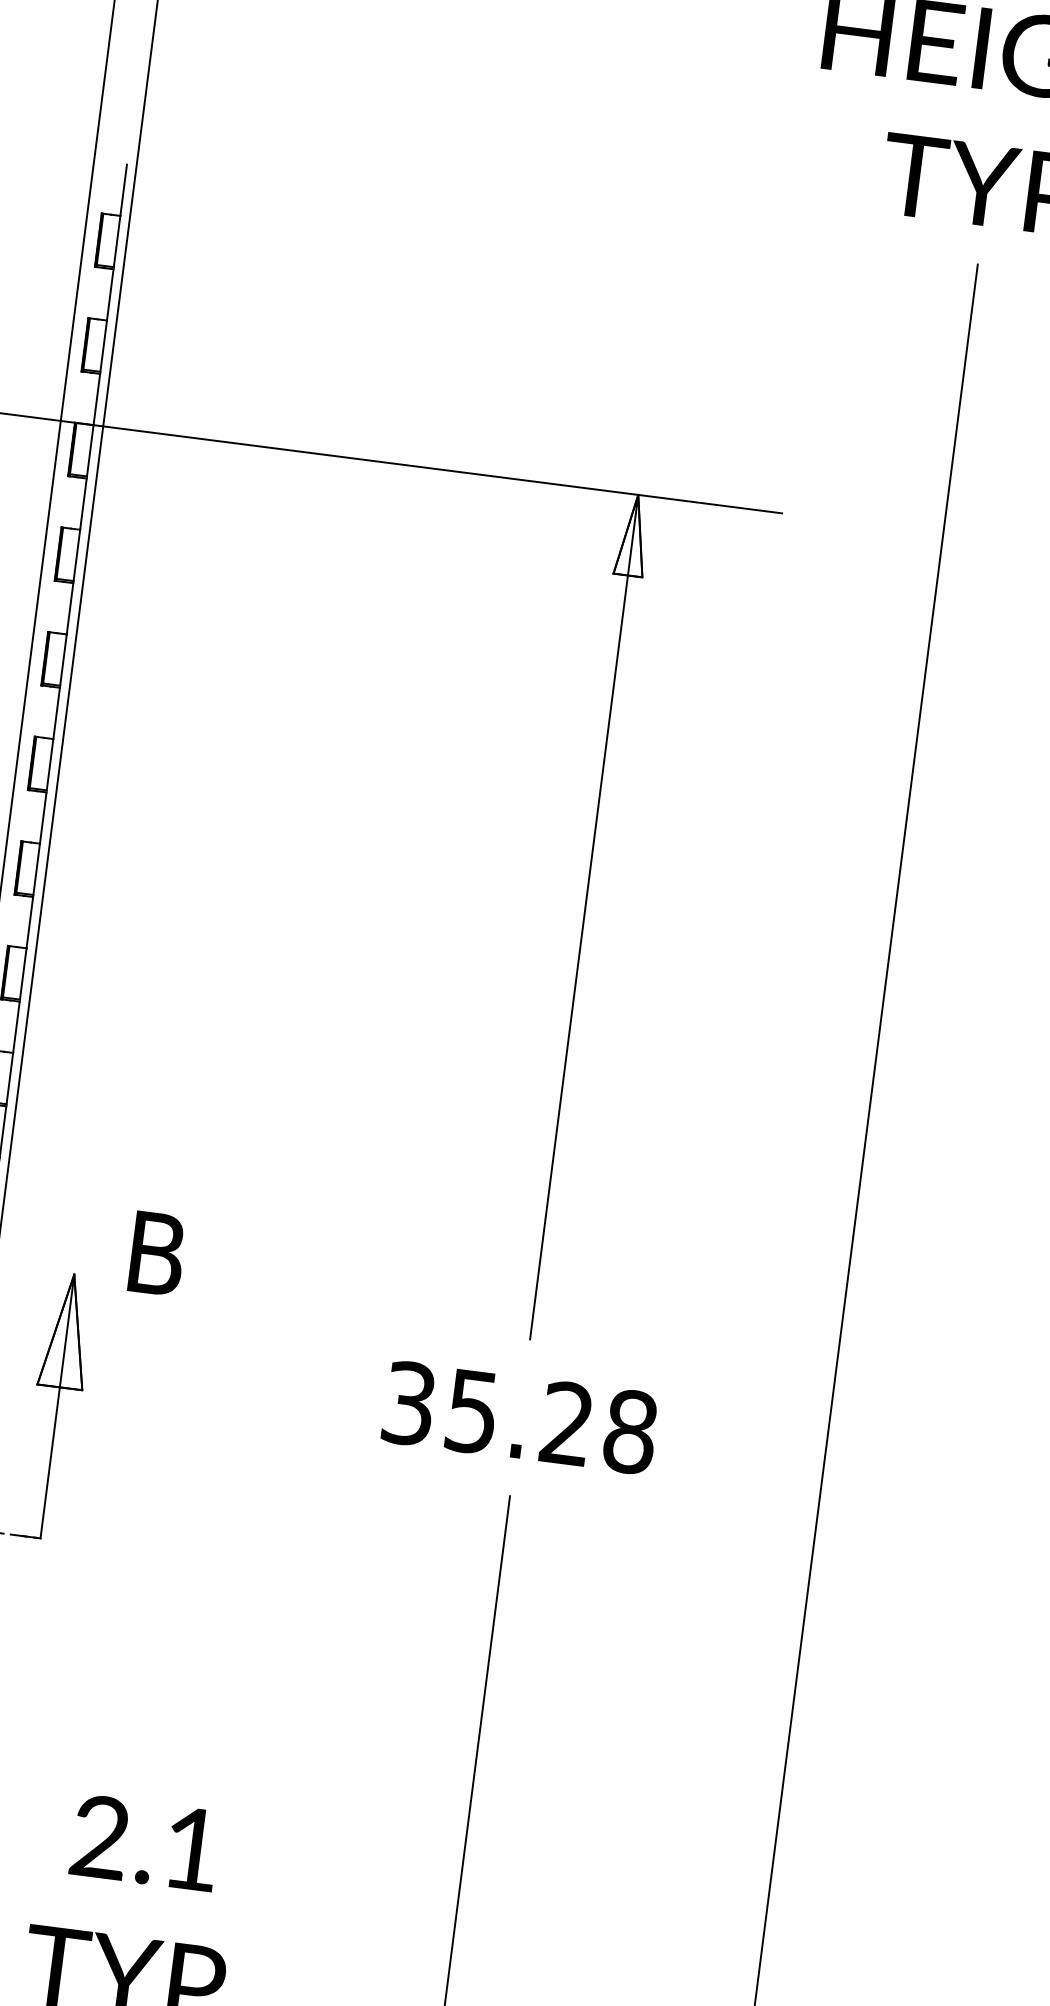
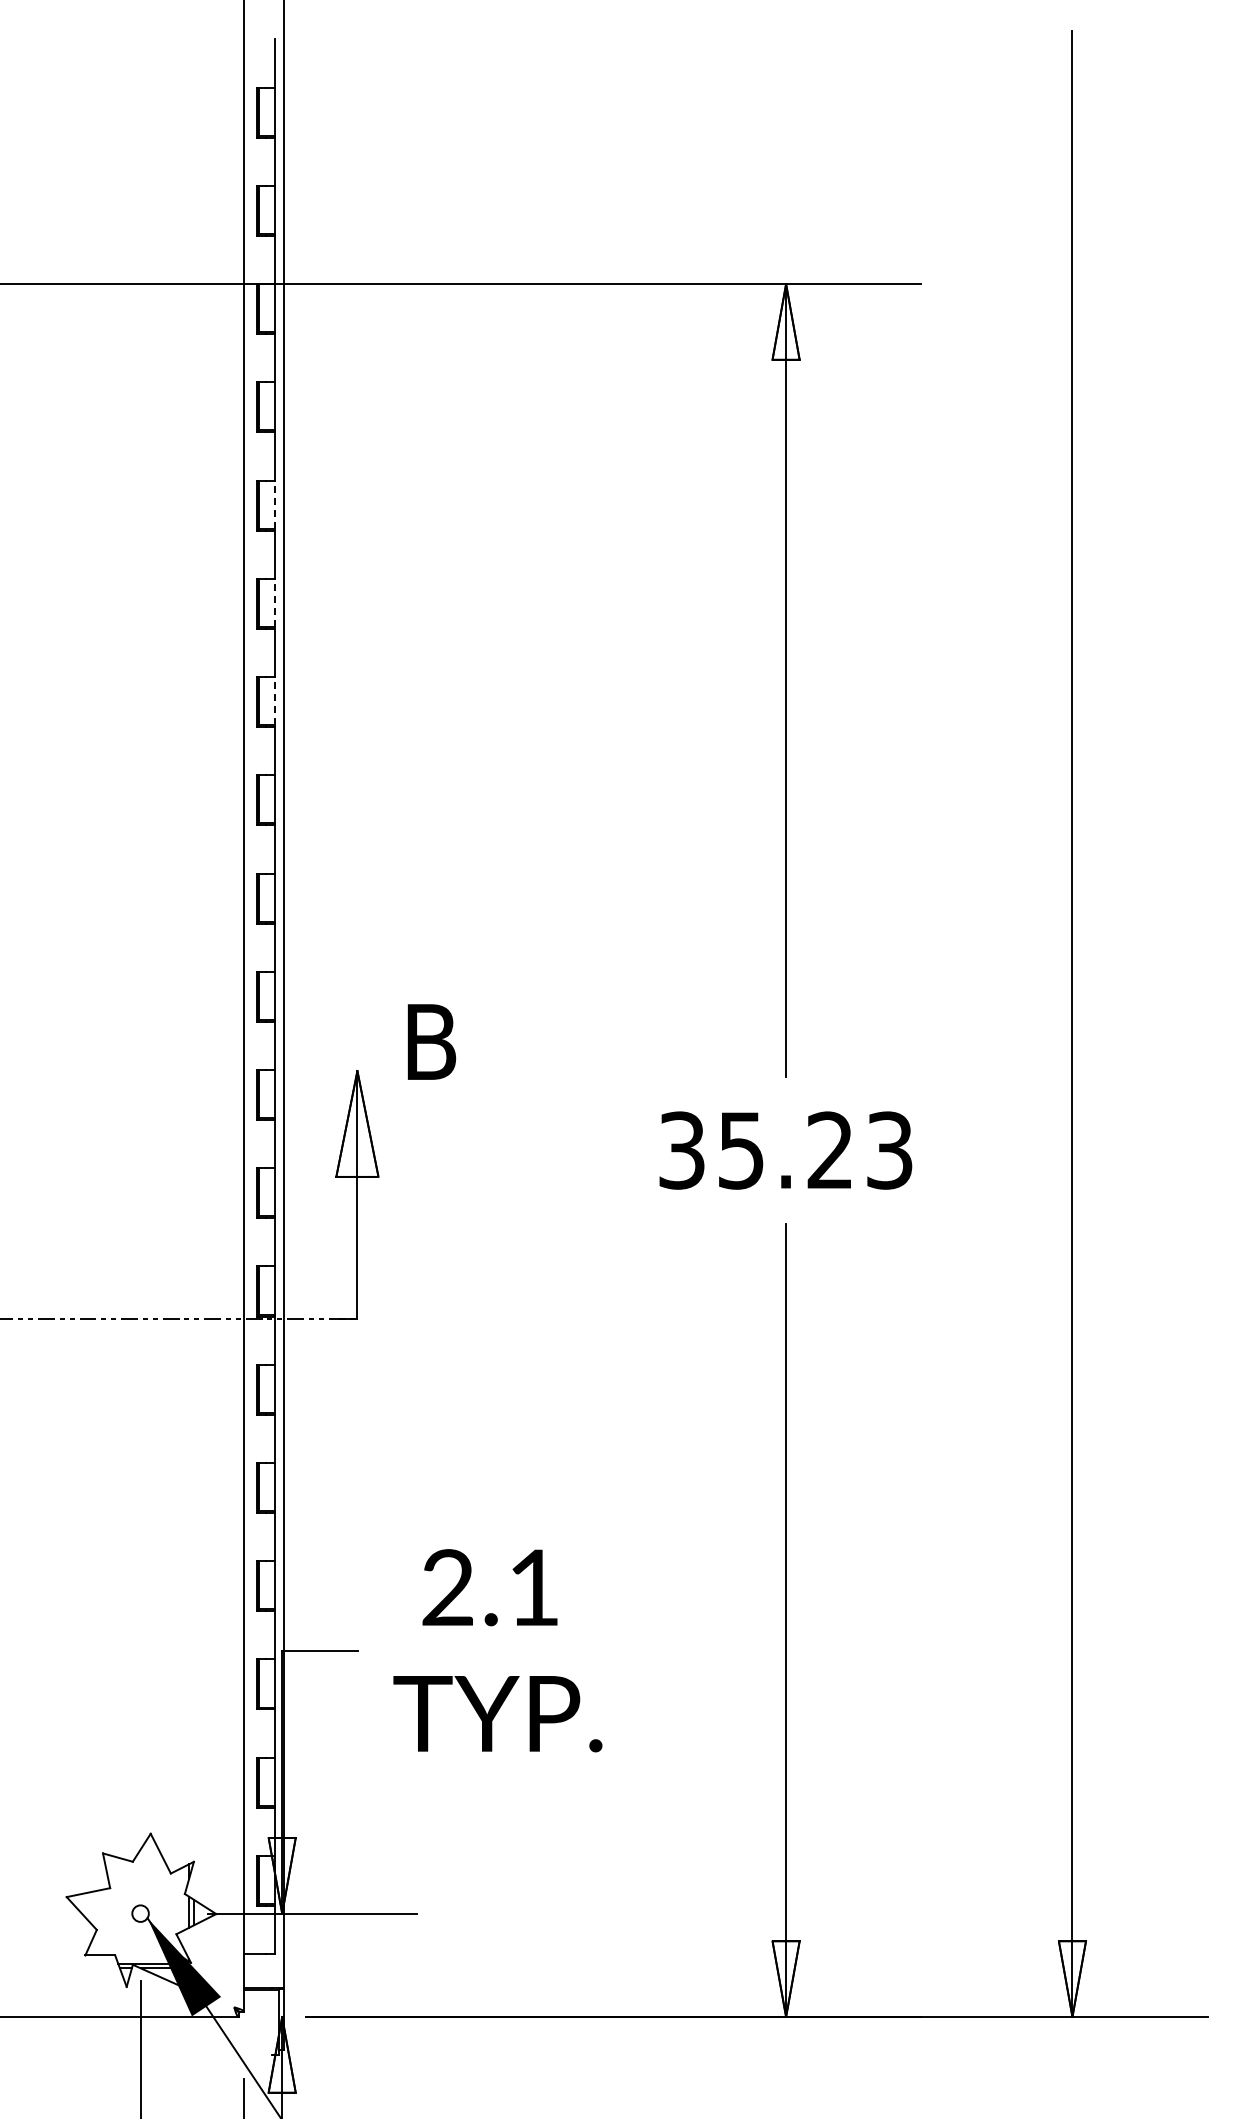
line: (63, 659) -> (274, 504), solid -> dashed
line: (49, 764) -> (274, 602), solid -> dashed
line: (36, 868) -> (274, 700), solid -> dashed
text: (630, 1431) -> (889, 1150), 35.28 -> 35.23

